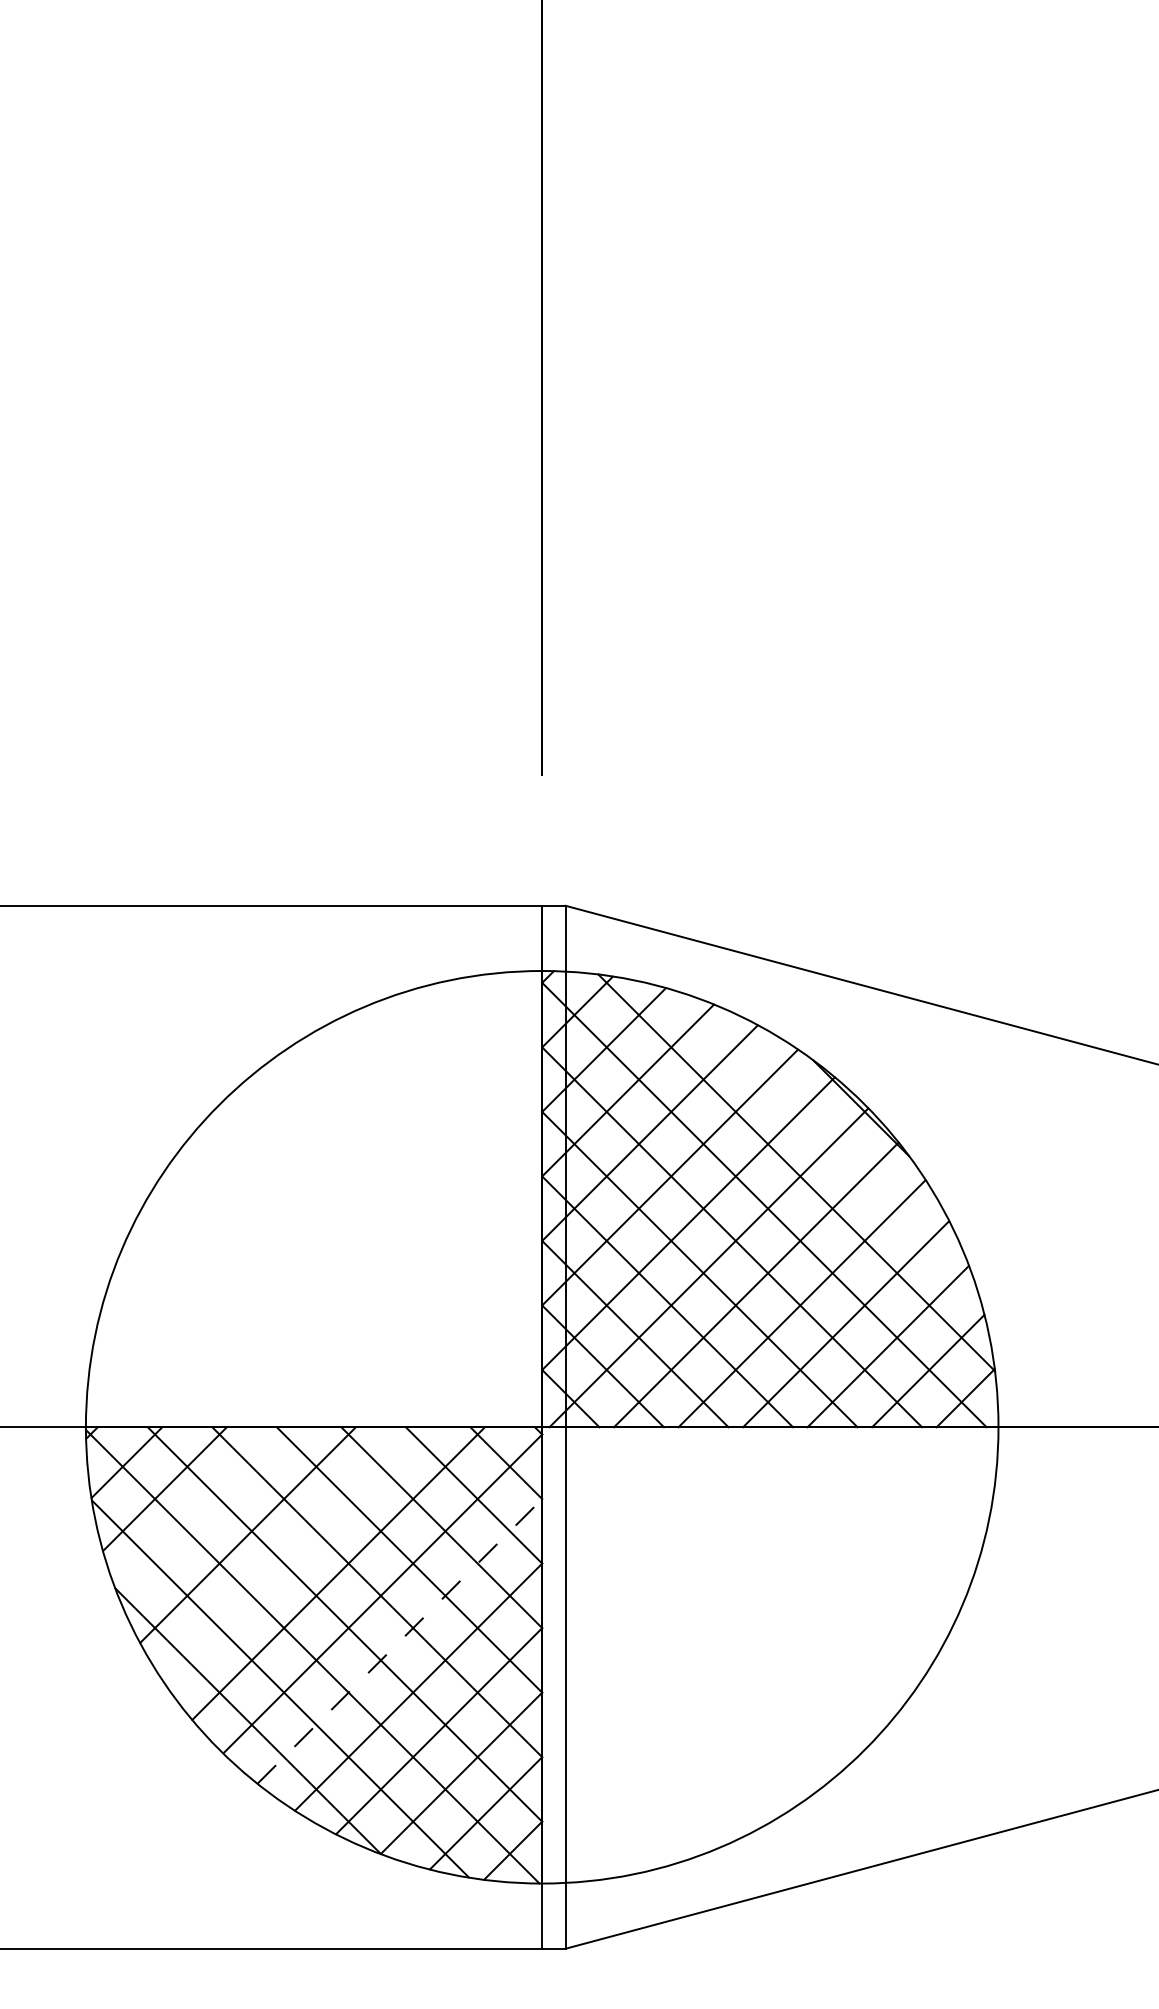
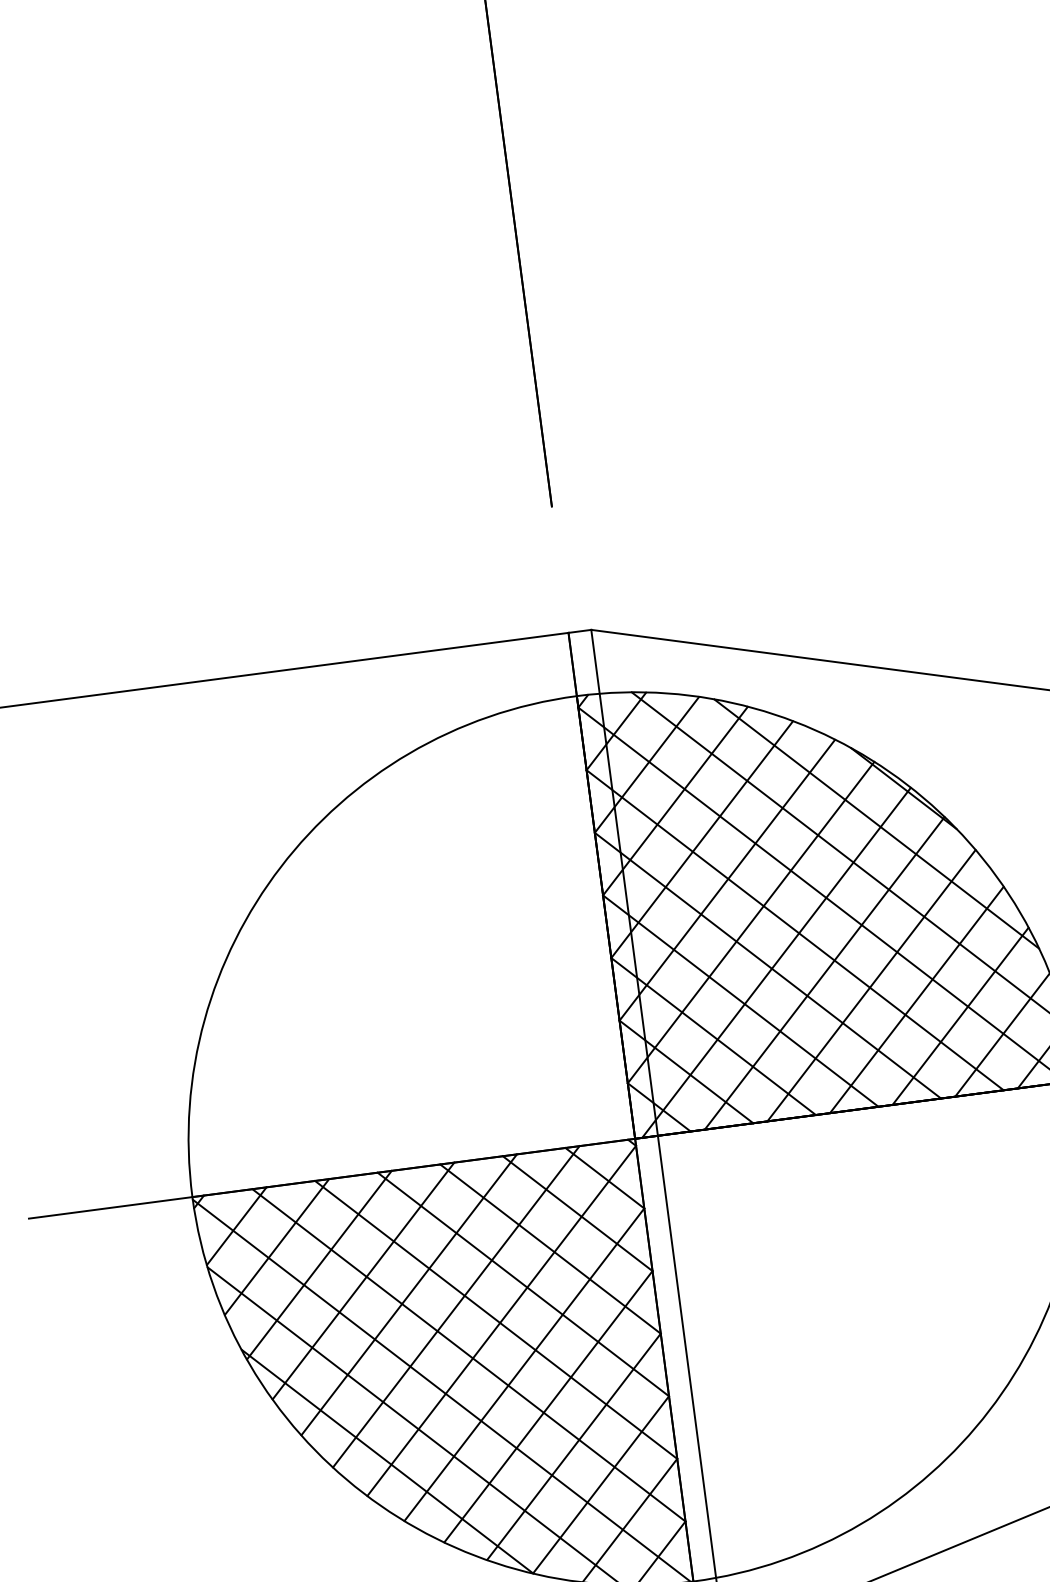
line: (828, 1140) -> (876, 824), added
line: (205, 1513) -> (319, 1265), added
line: (292, 1555) -> (409, 1295), added
line: (400, 1641) -> (524, 1364), dashed -> solid

